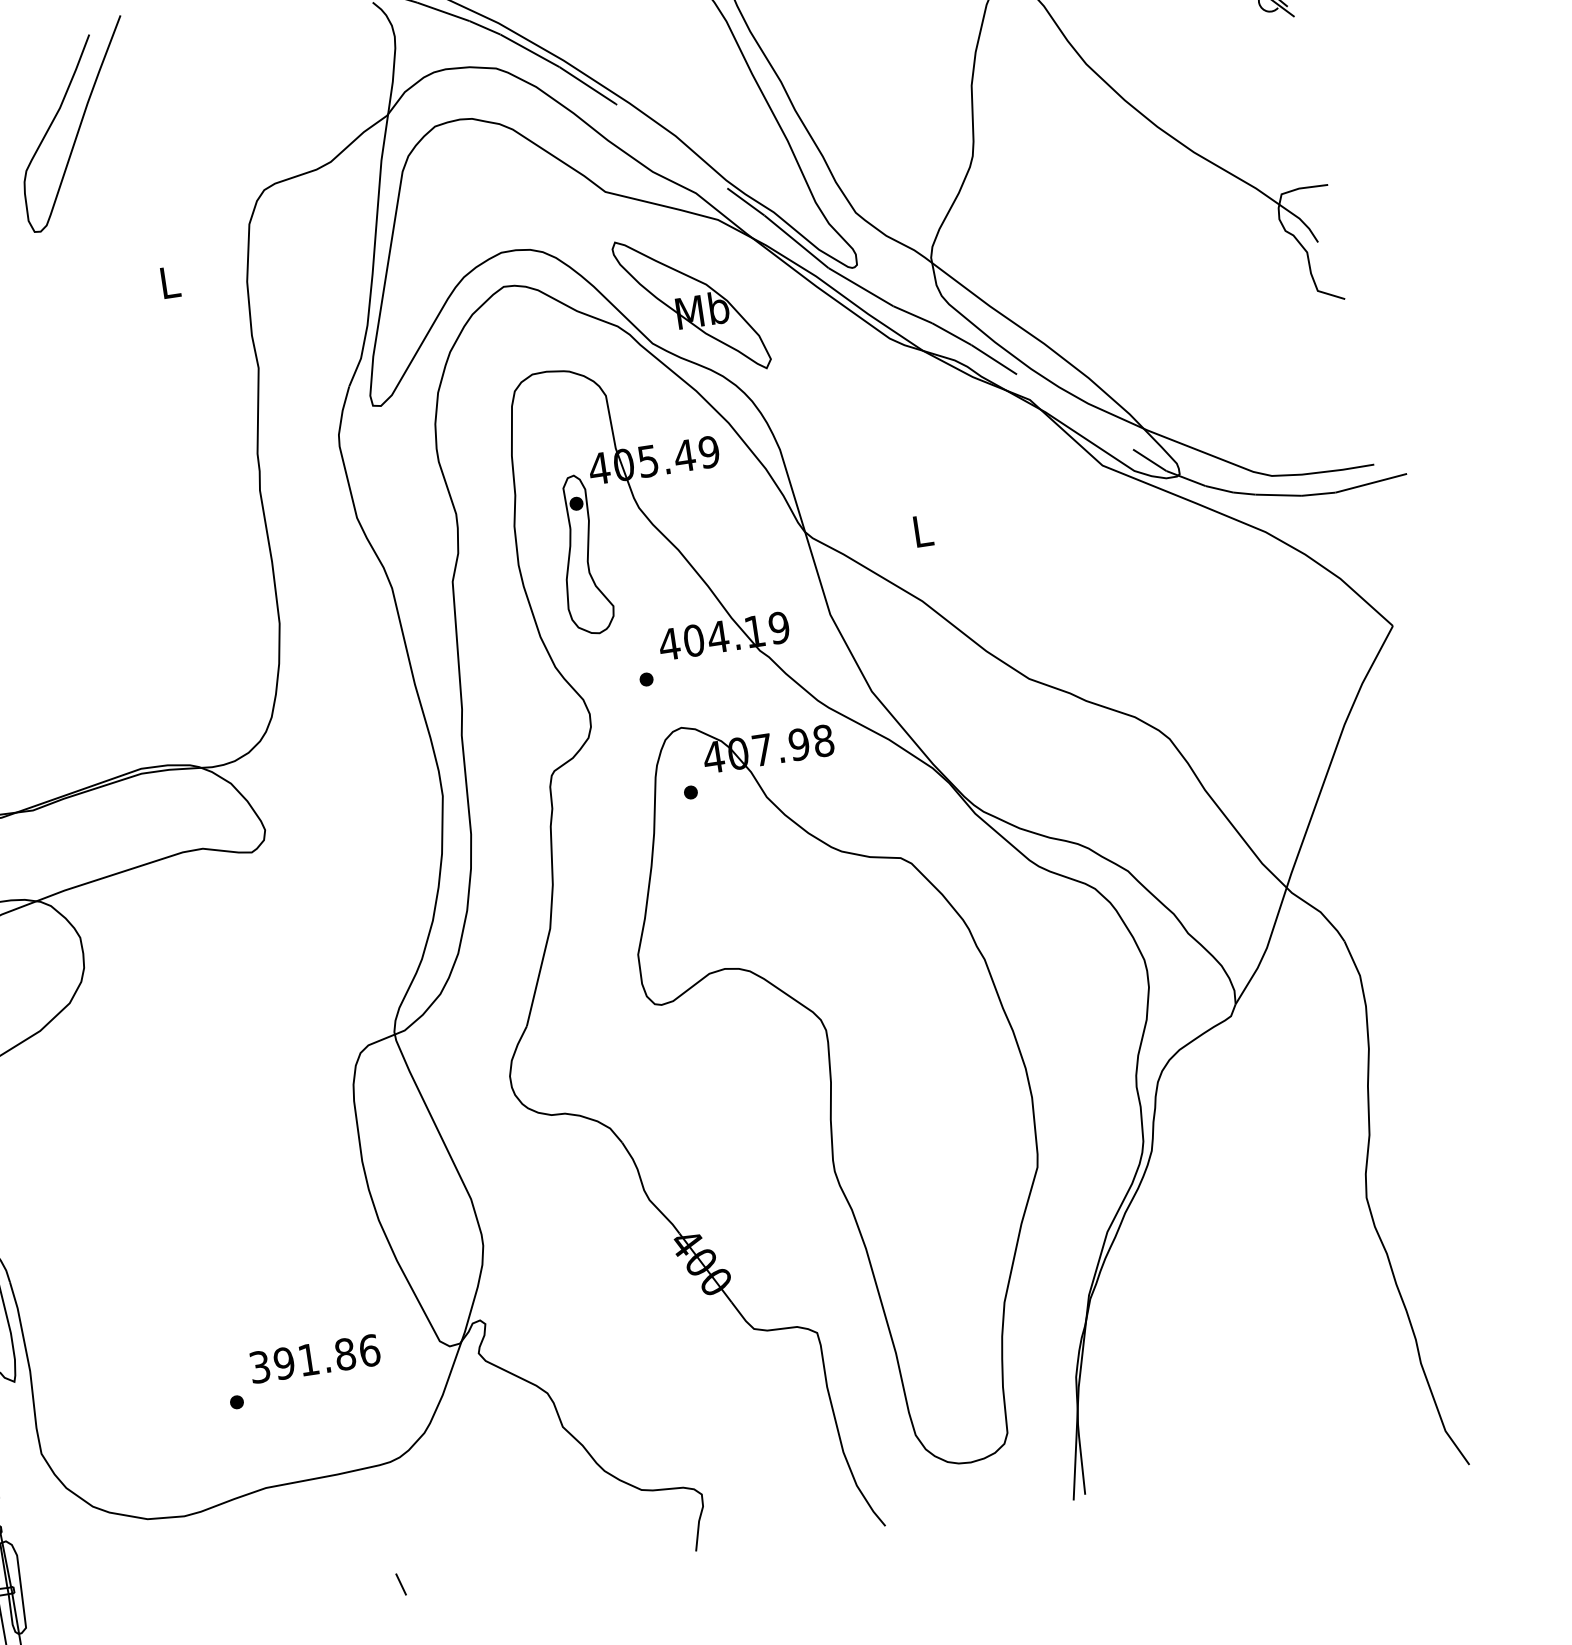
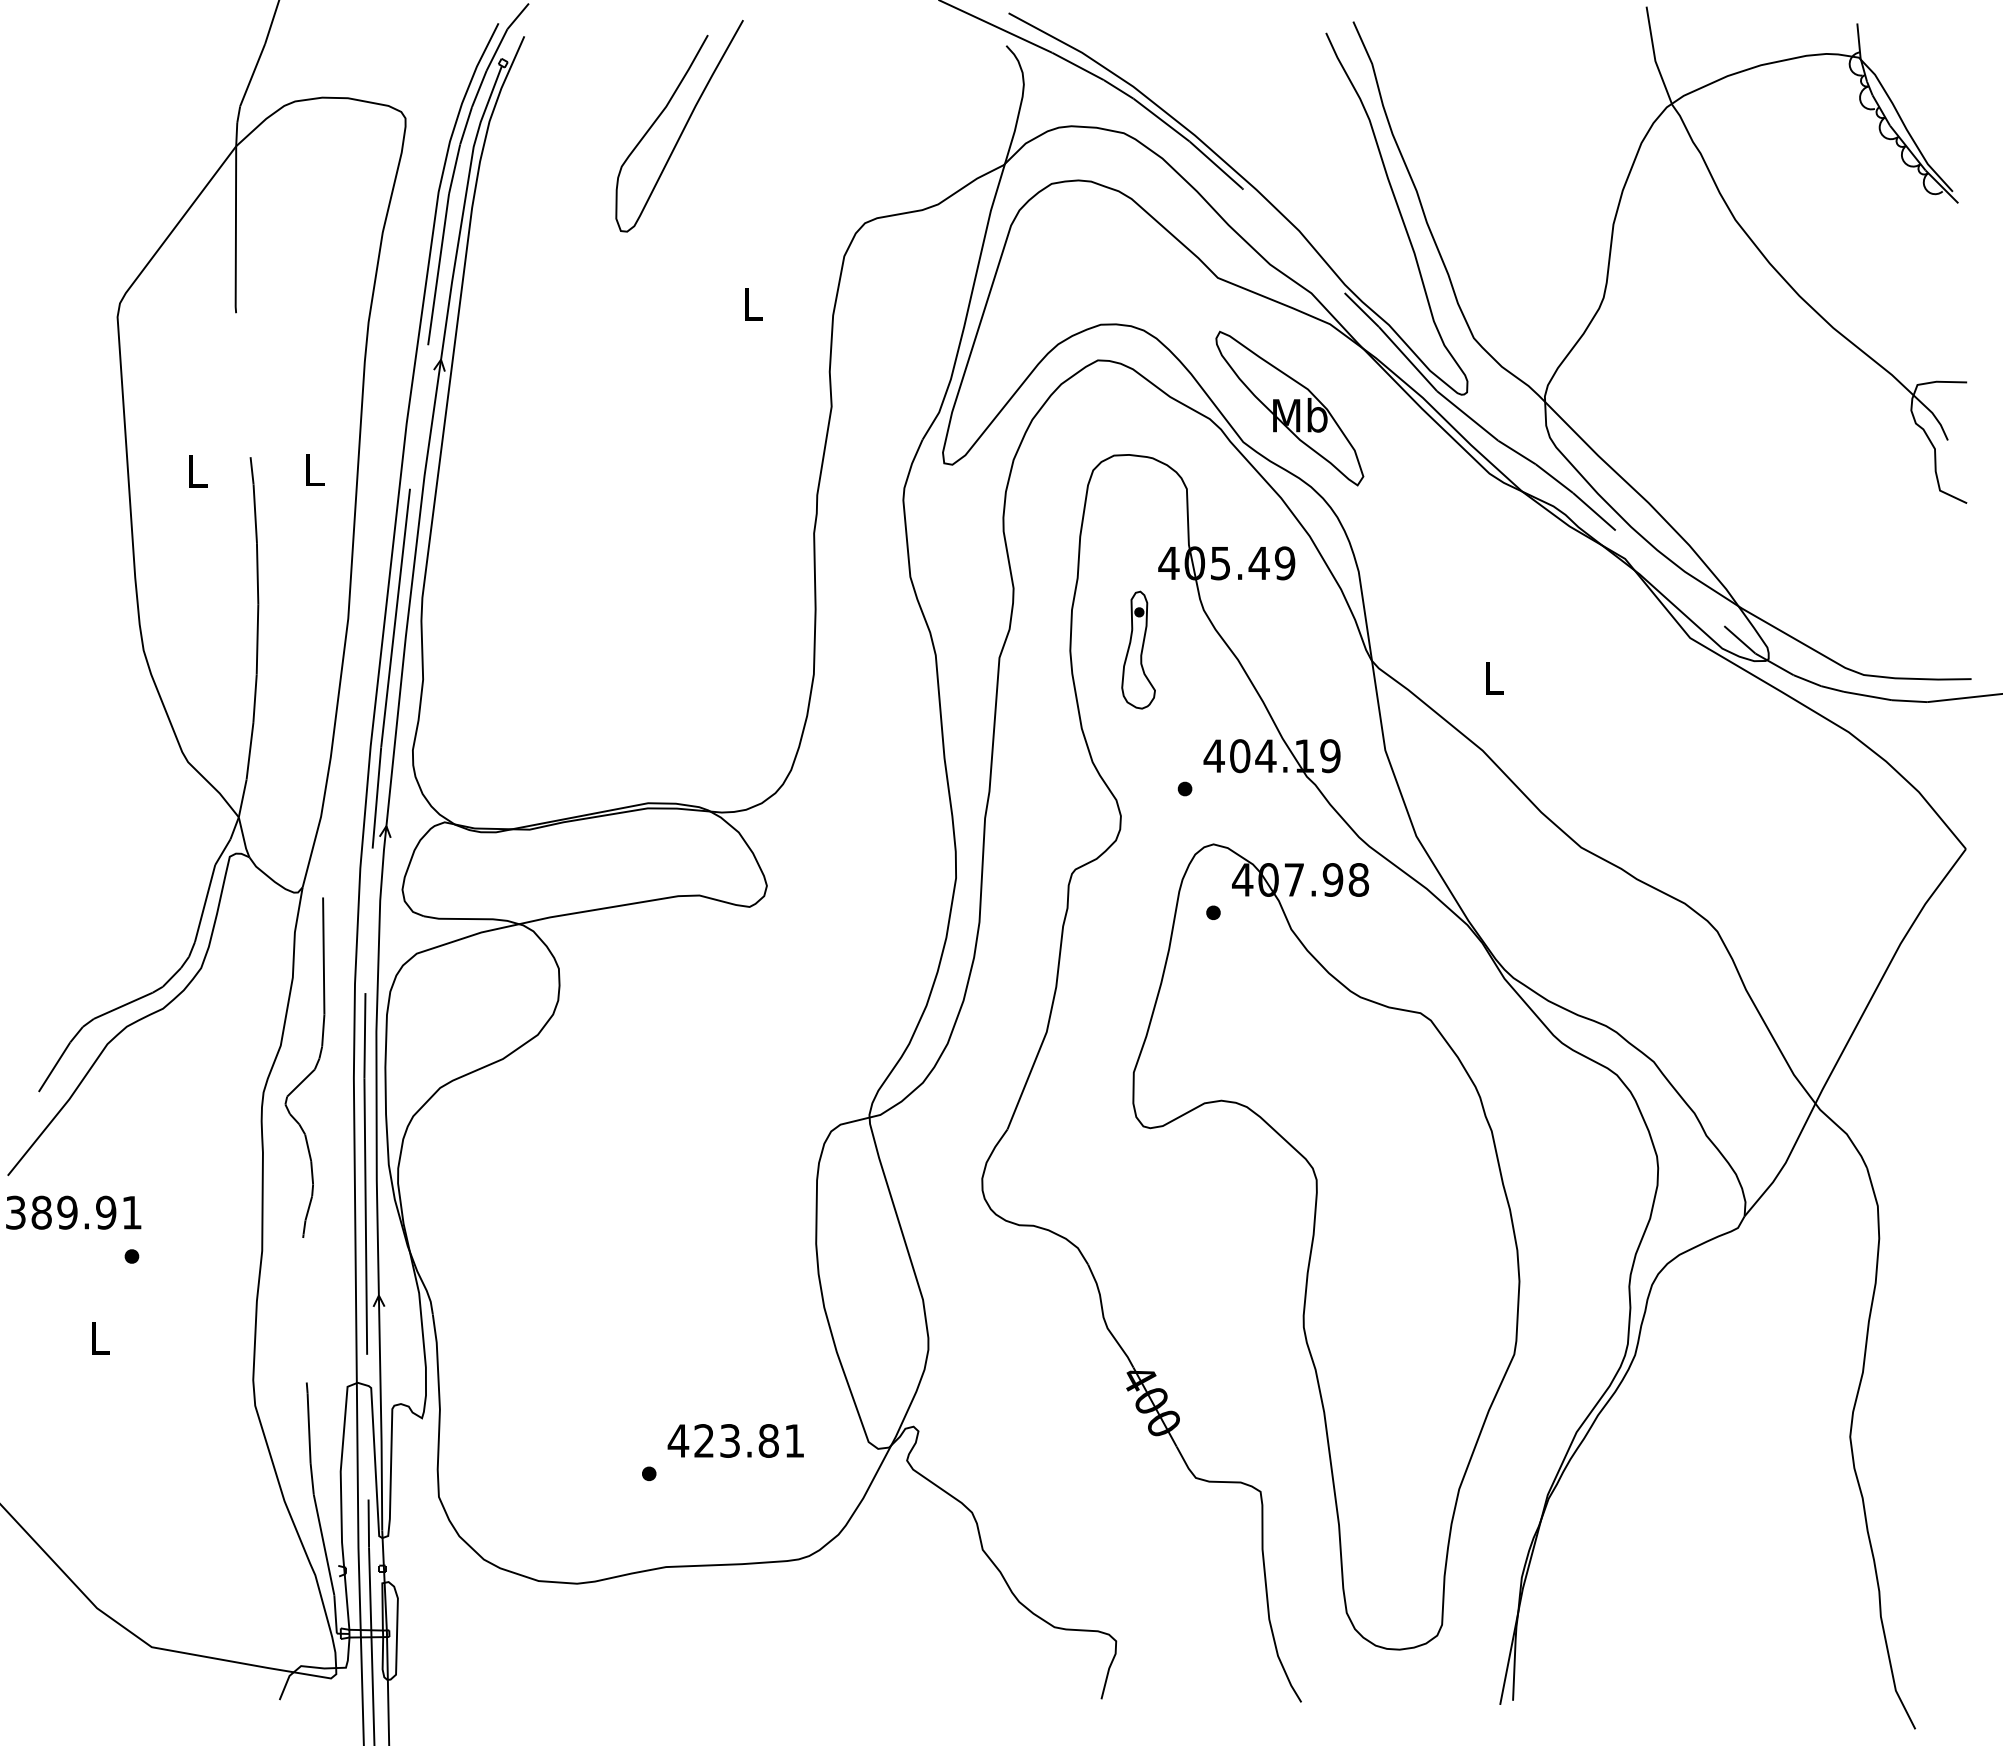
part: (582, 554) -> (1138, 649), size x0.7
text: (313, 1358) -> (735, 1440), 391.86 -> 423.81
line: (400, 1584) -> (790, 1687), removed

